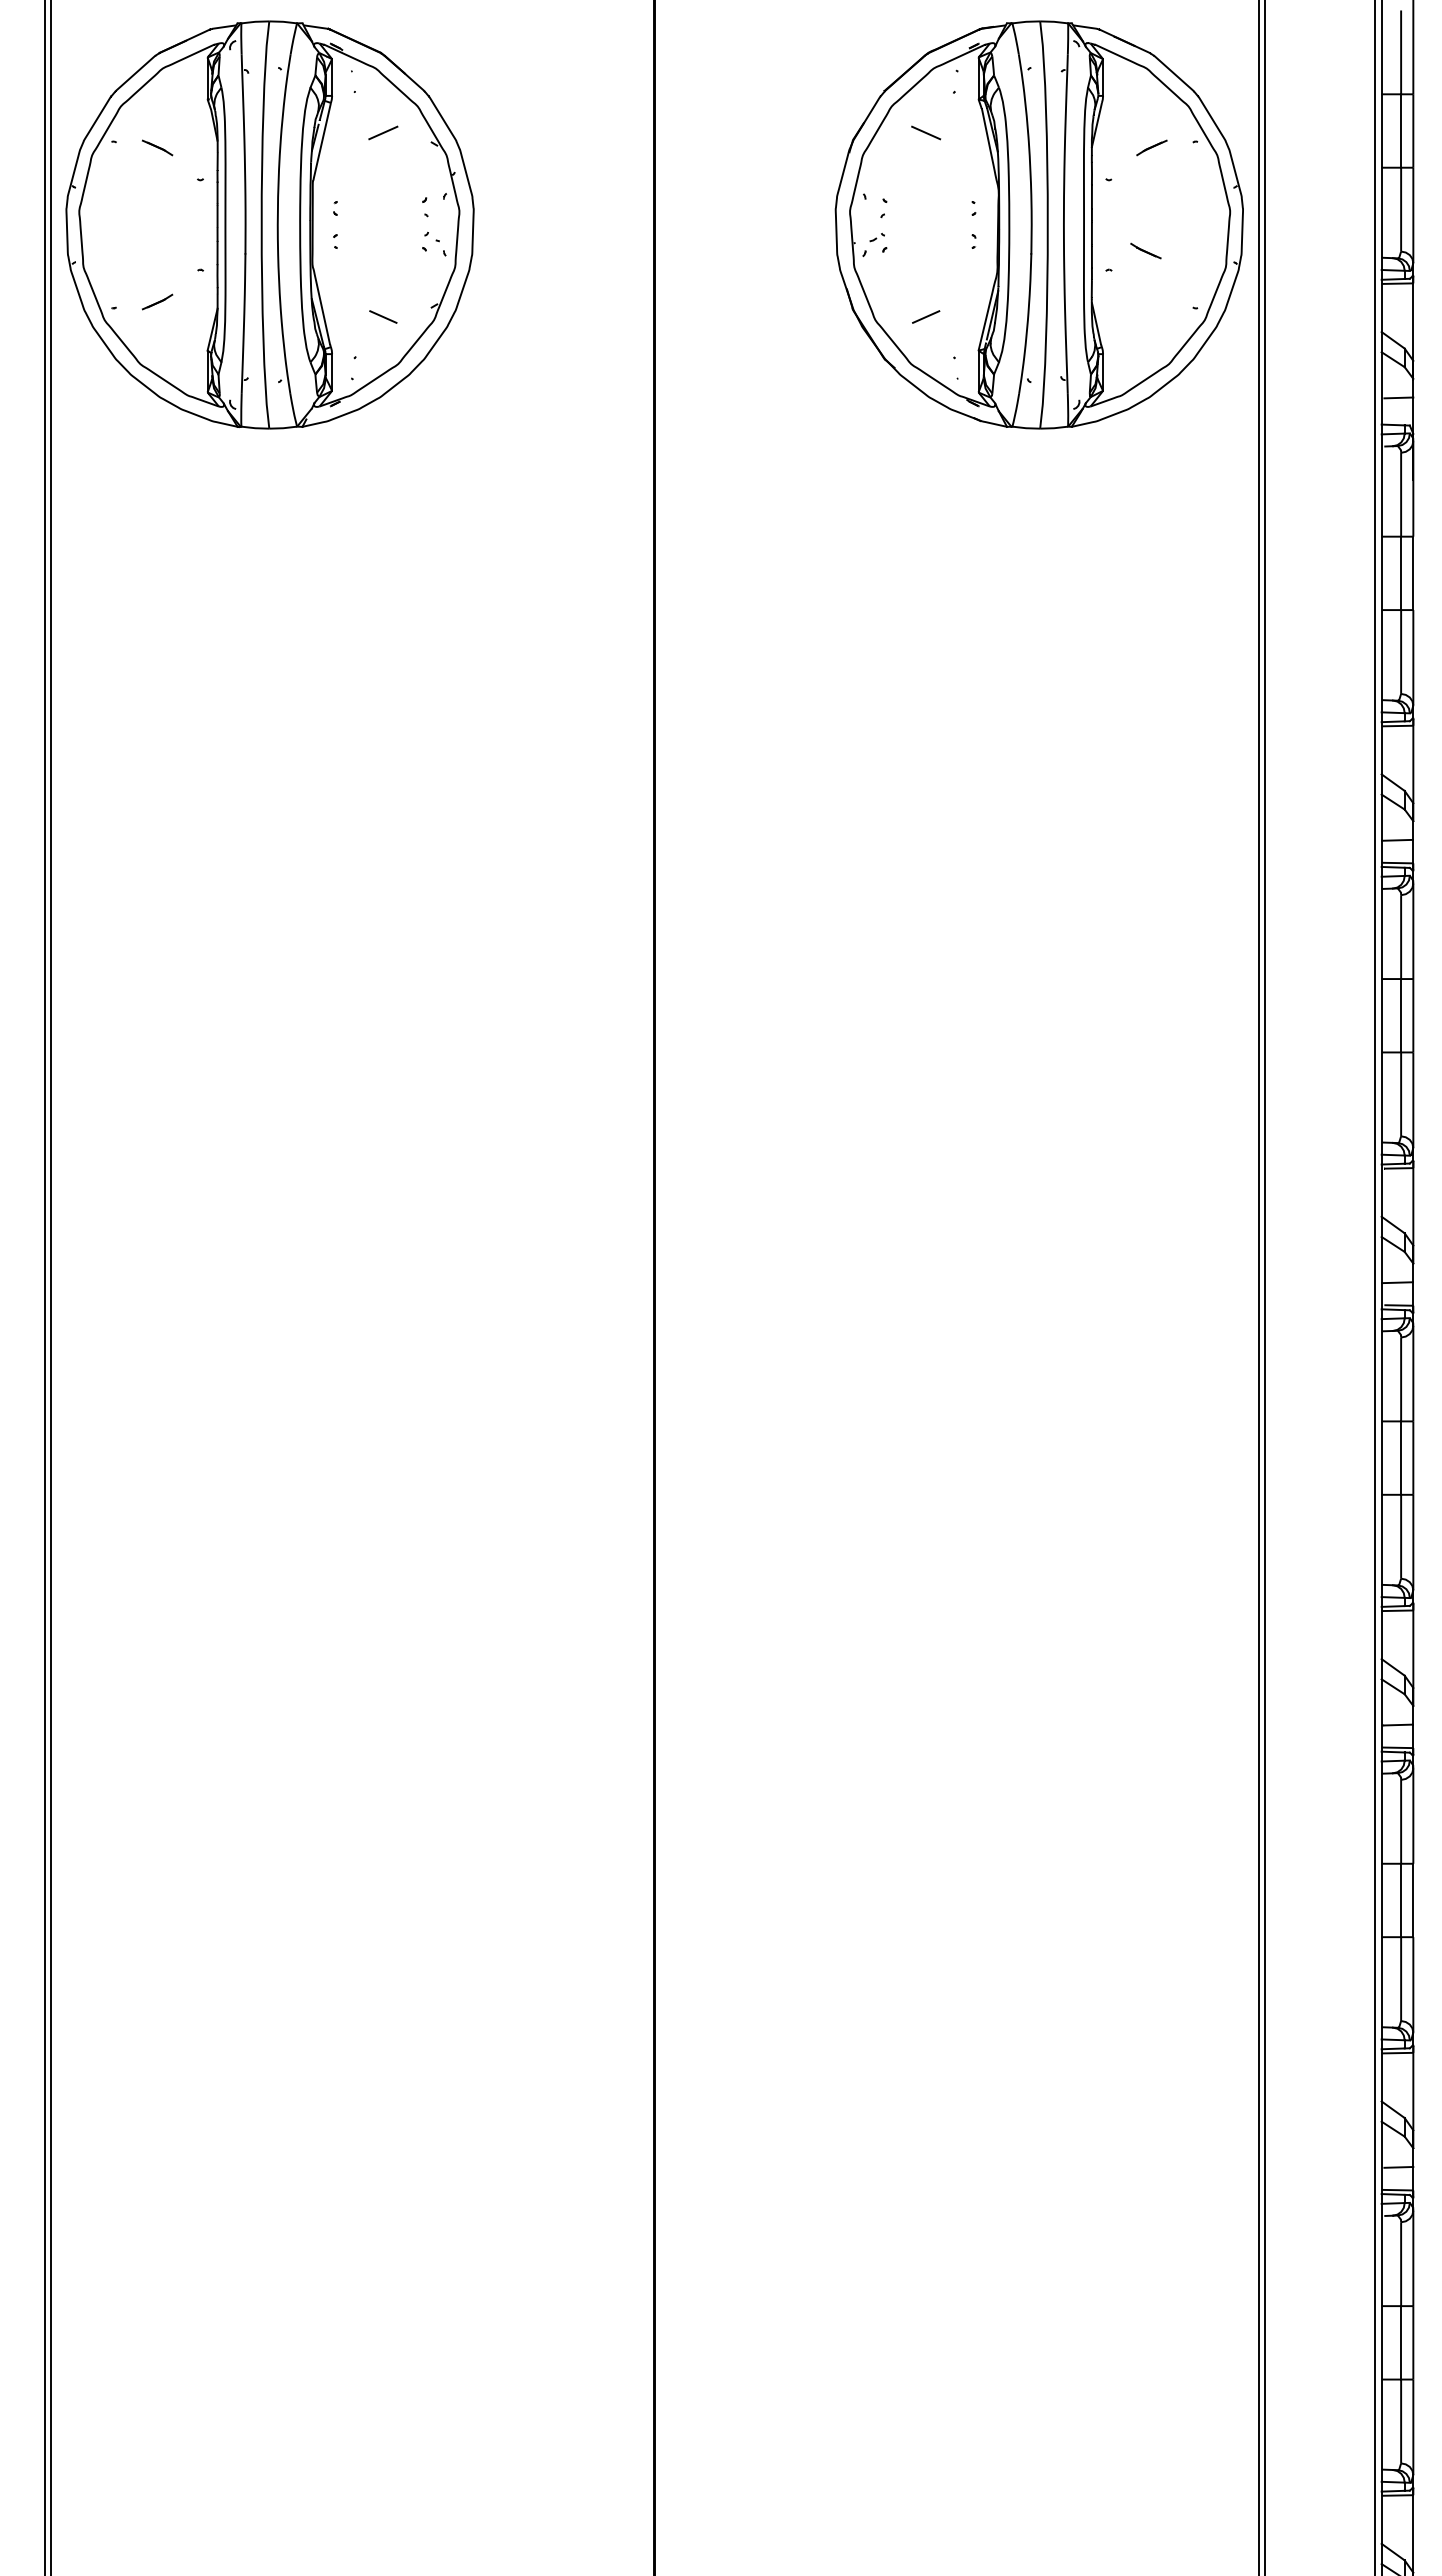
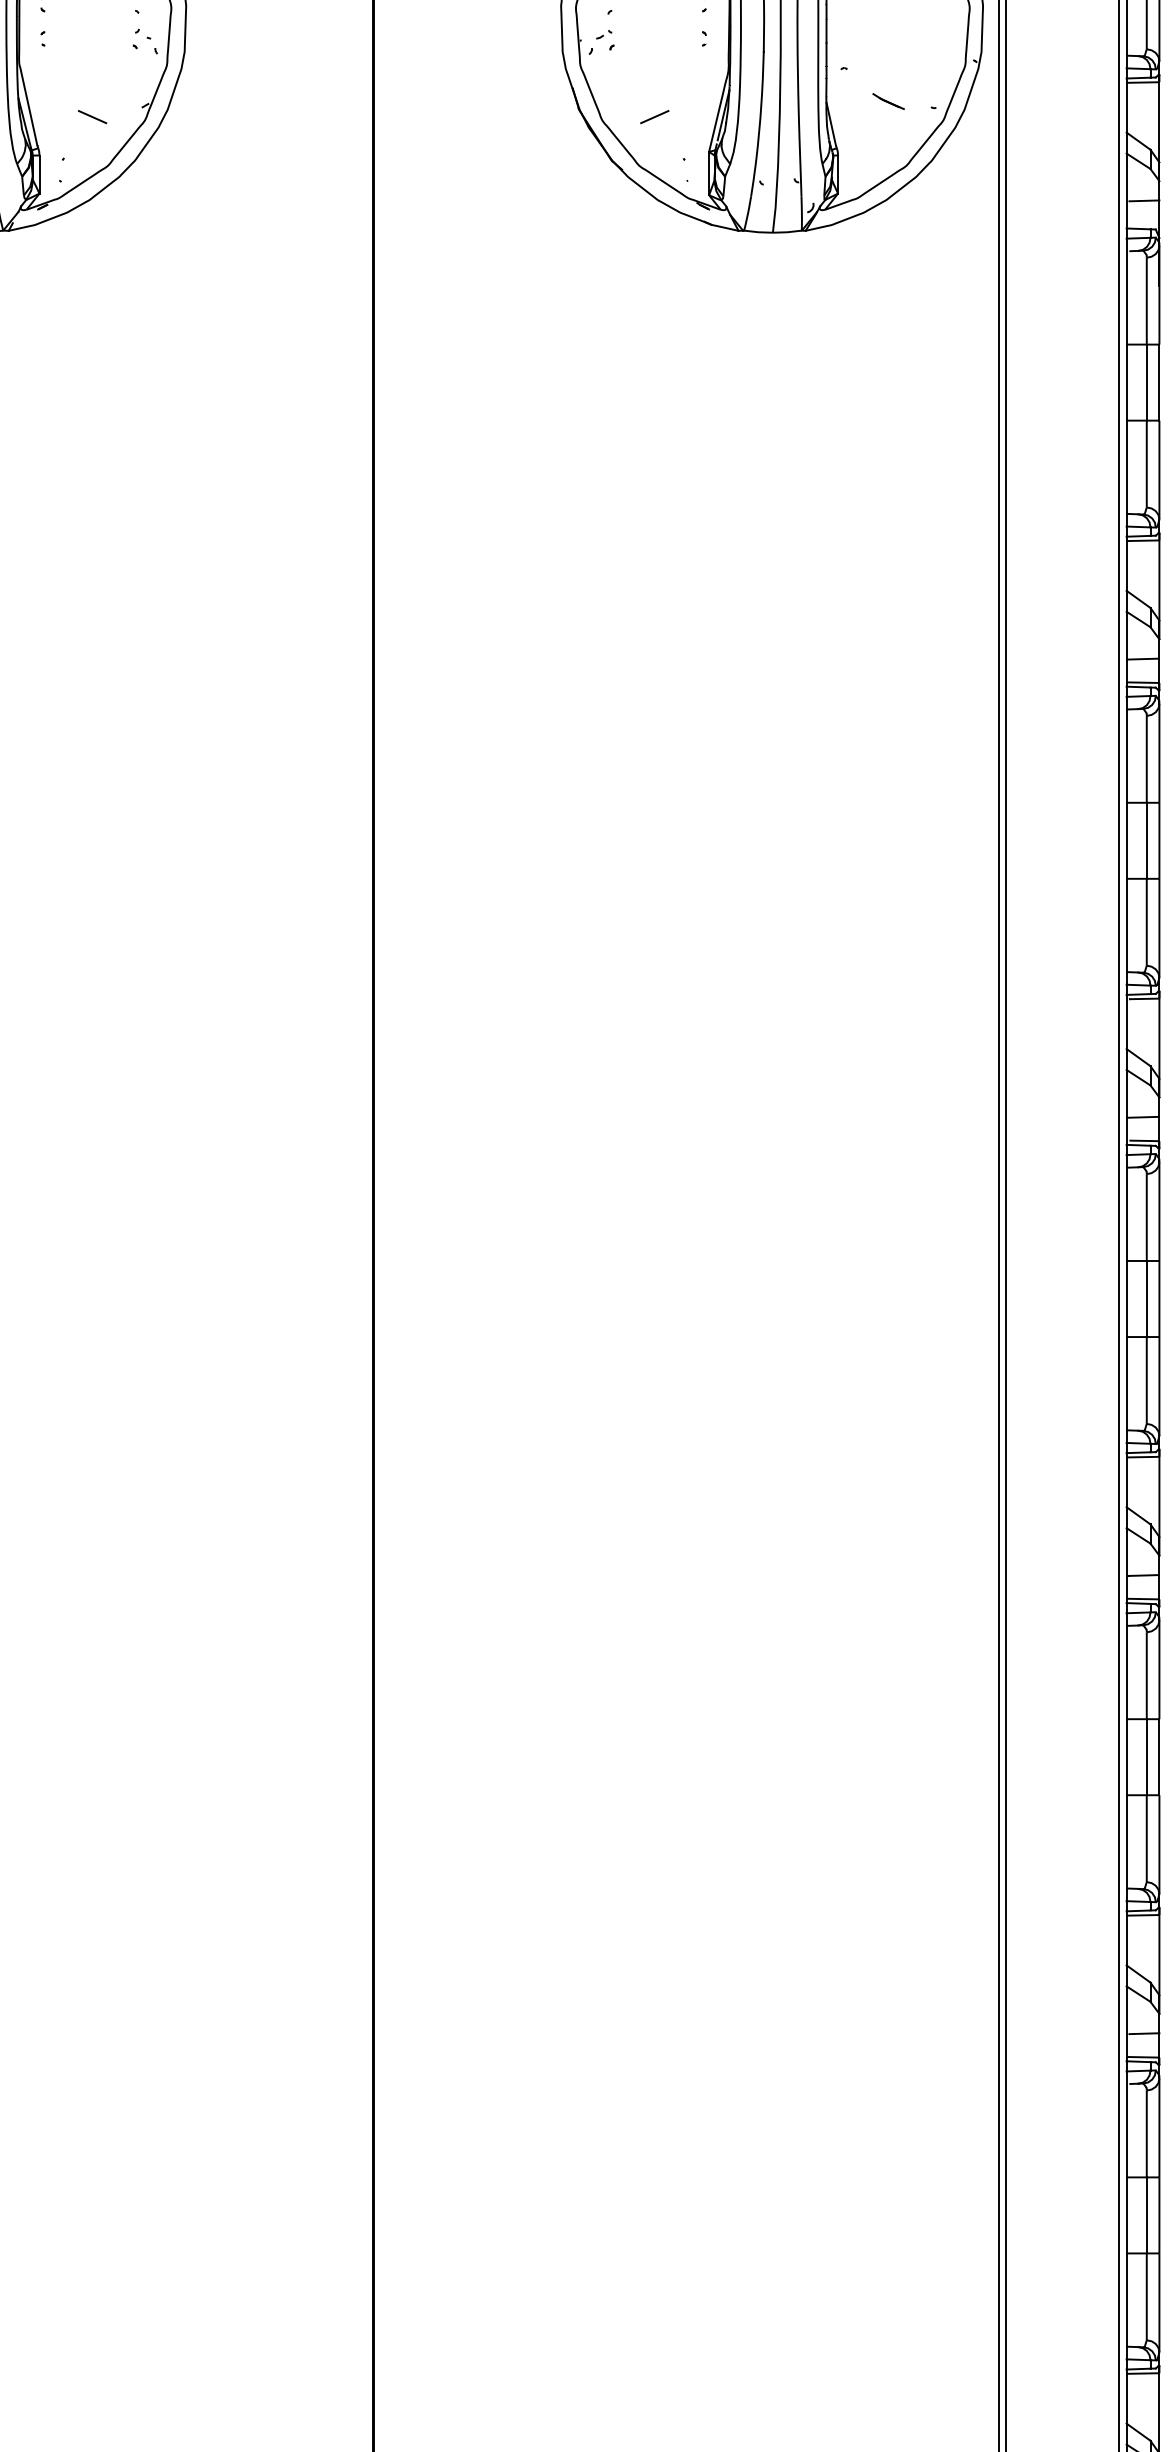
part: (1145, 250) -> (888, 100), moved

